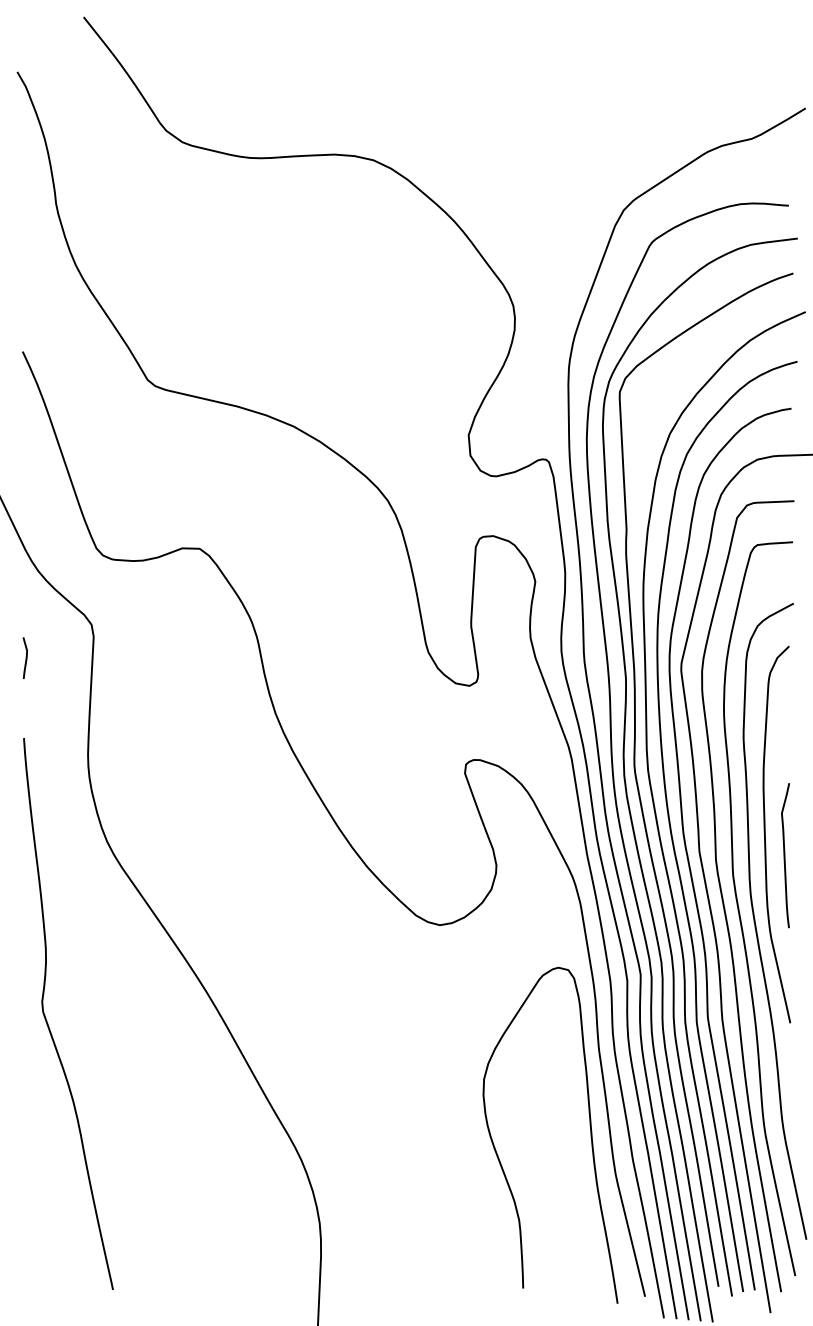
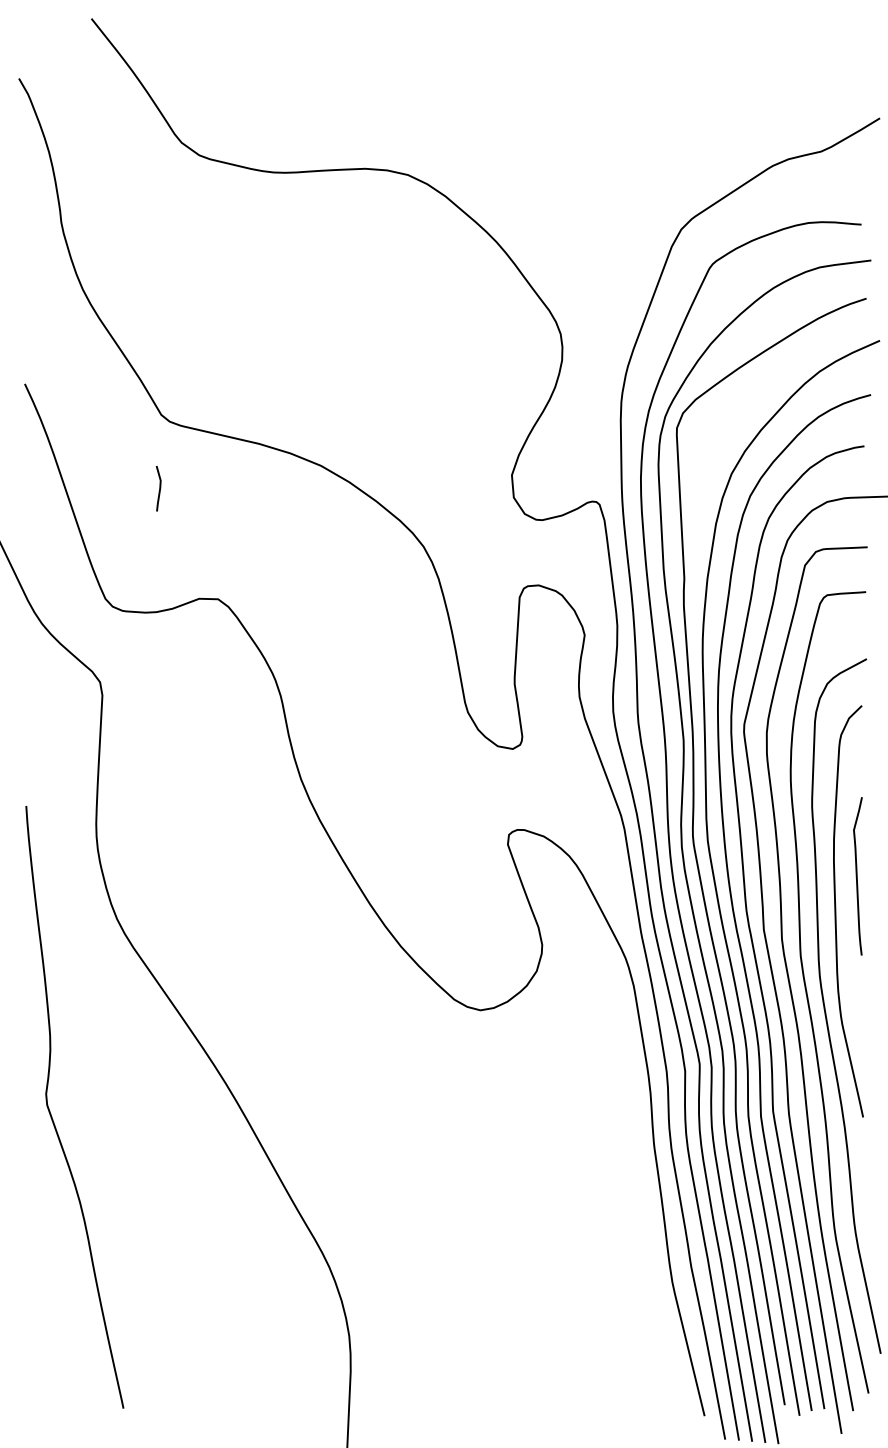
line: (26, 657) -> (159, 488), moved
curve: (785, 855) -> (857, 876), moved
curve: (590, 1132) -> (644, 1236), removed

